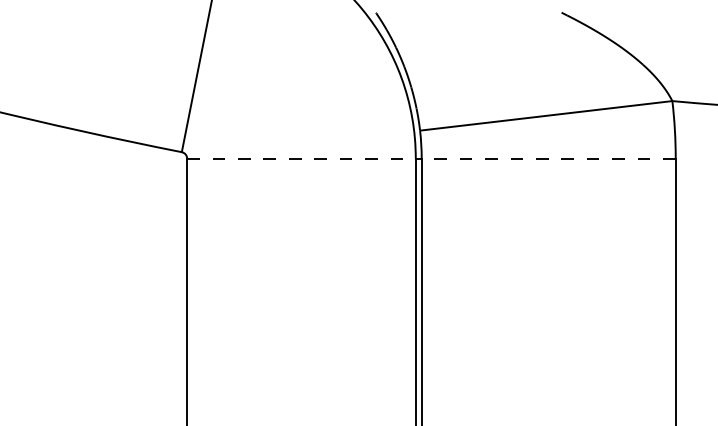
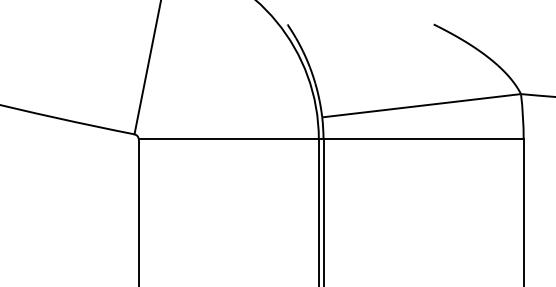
line: (302, 158) -> (229, 139), dashed -> solid
line: (548, 158) -> (423, 139), dashed -> solid

